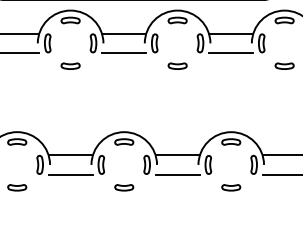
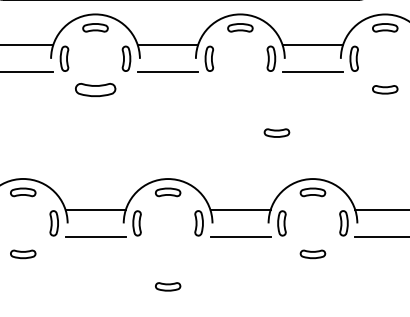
part: (70, 65) -> (95, 88), size x1.6
part: (177, 65) -> (276, 132), moved
part: (124, 187) -> (168, 286), moved

